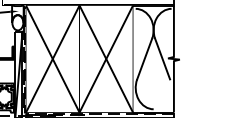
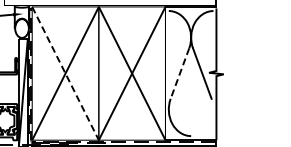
line: (52, 59) -> (65, 74), solid -> dashed
line: (144, 59) -> (179, 73), solid -> dashed

